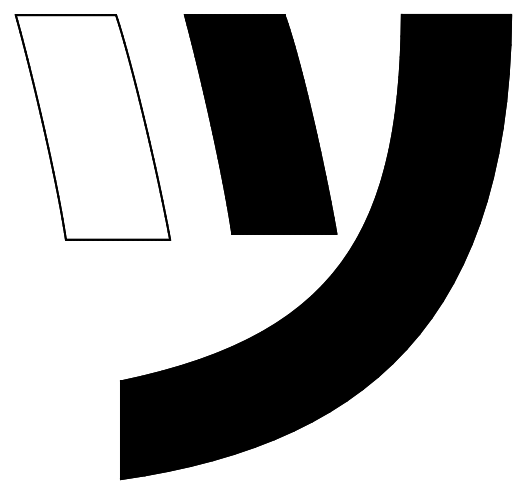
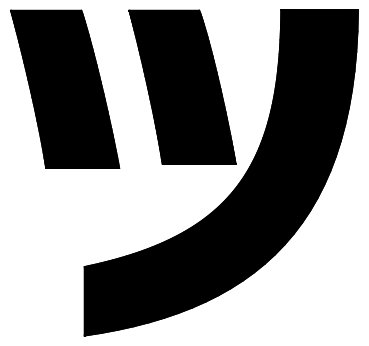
fill: (92, 127) -> (64, 89), added

